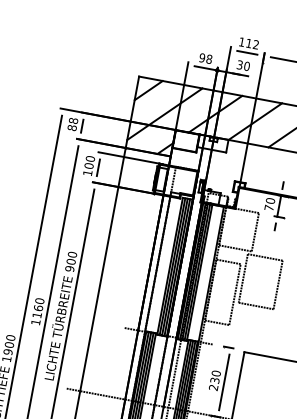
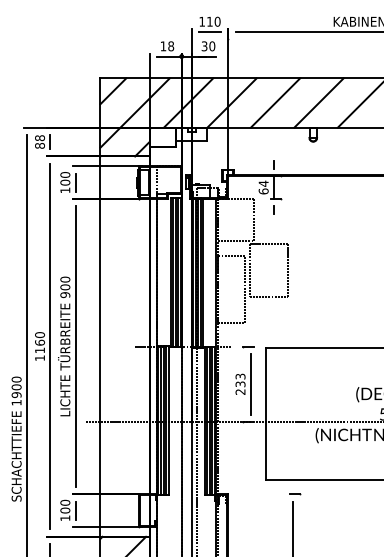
text: (256, 44) -> (217, 21), 112 -> 110
text: (202, 58) -> (163, 46), 98 -> 18
text: (269, 204) -> (263, 187), 70 -> 64
text: (216, 373) -> (240, 376), 230 -> 233

